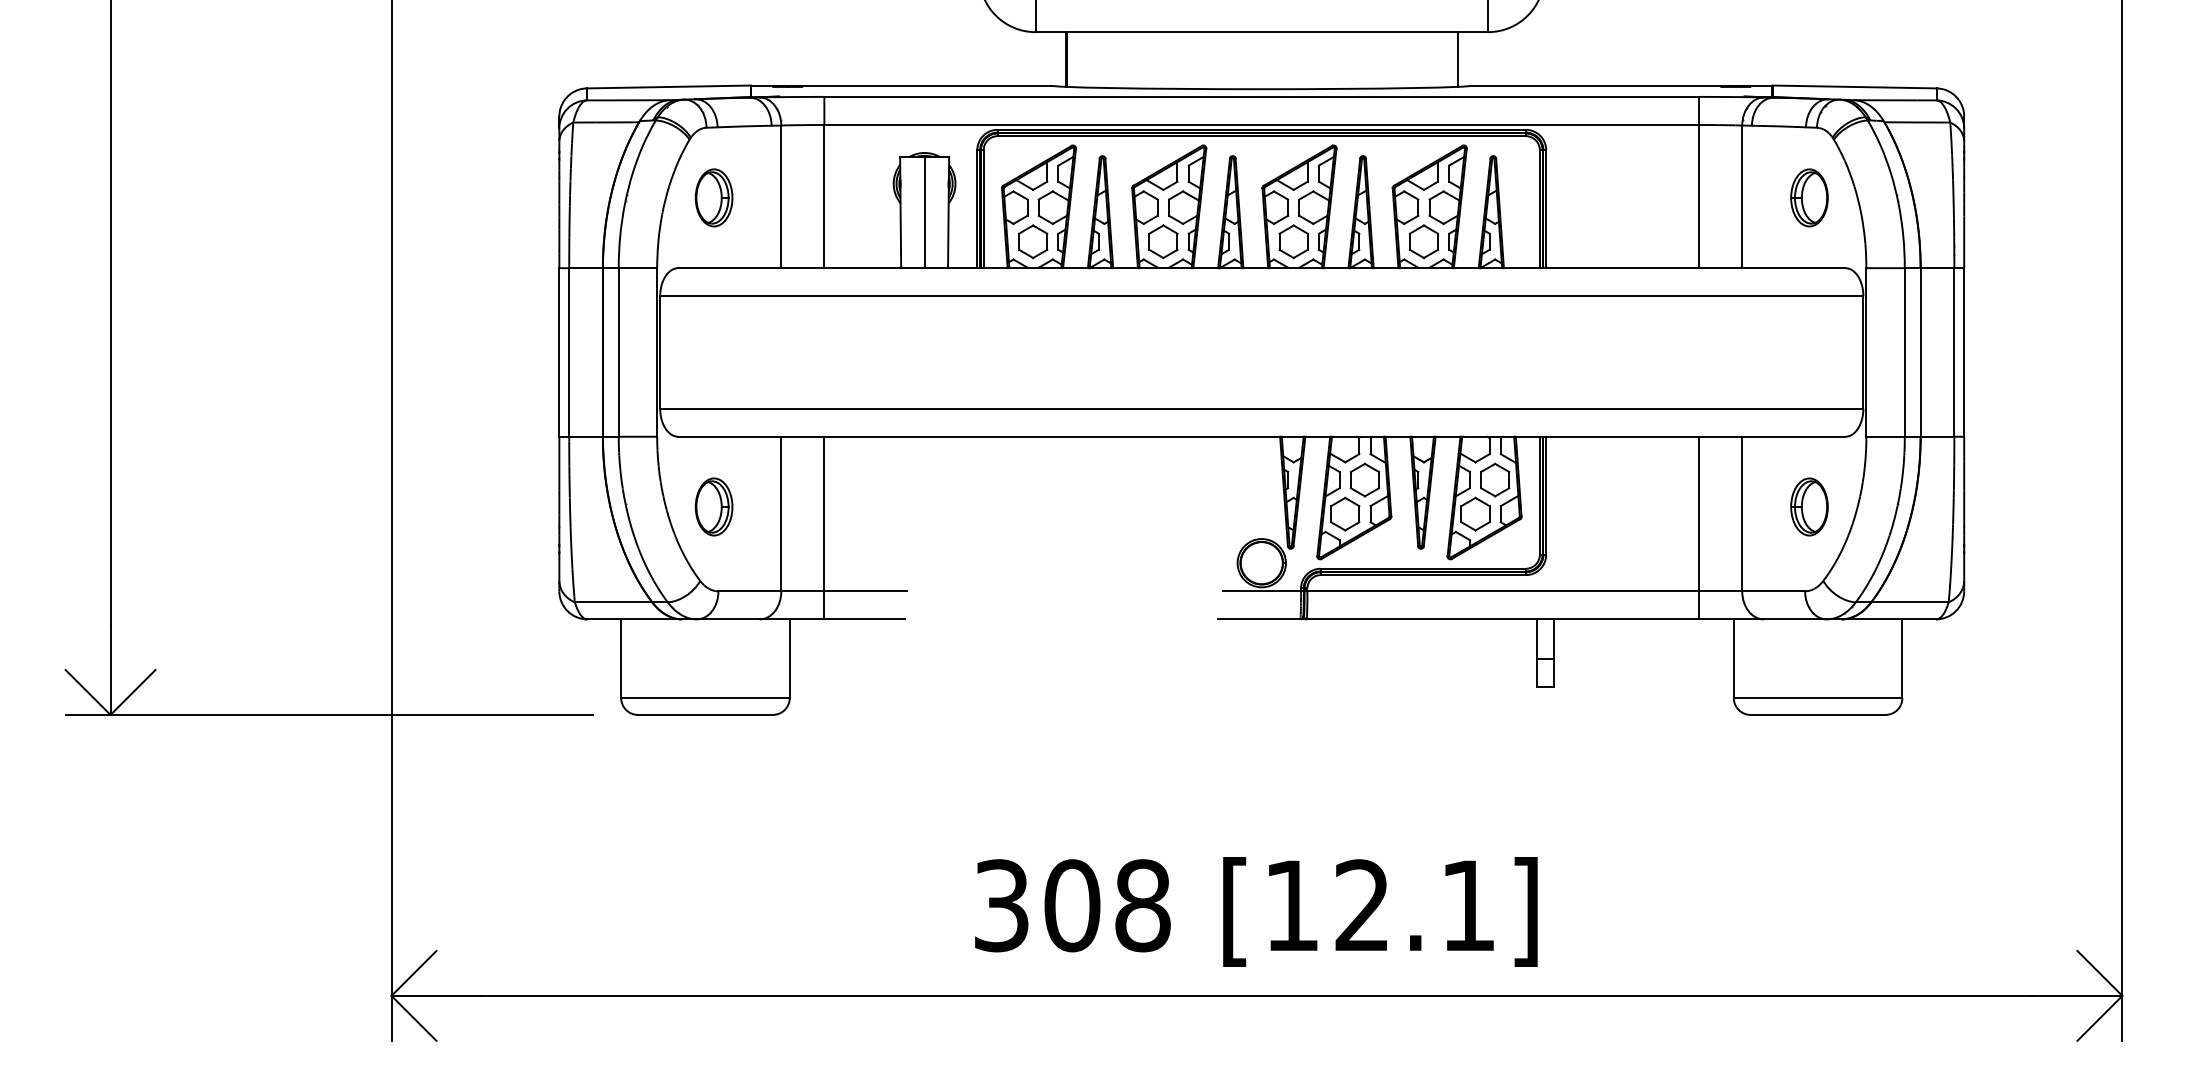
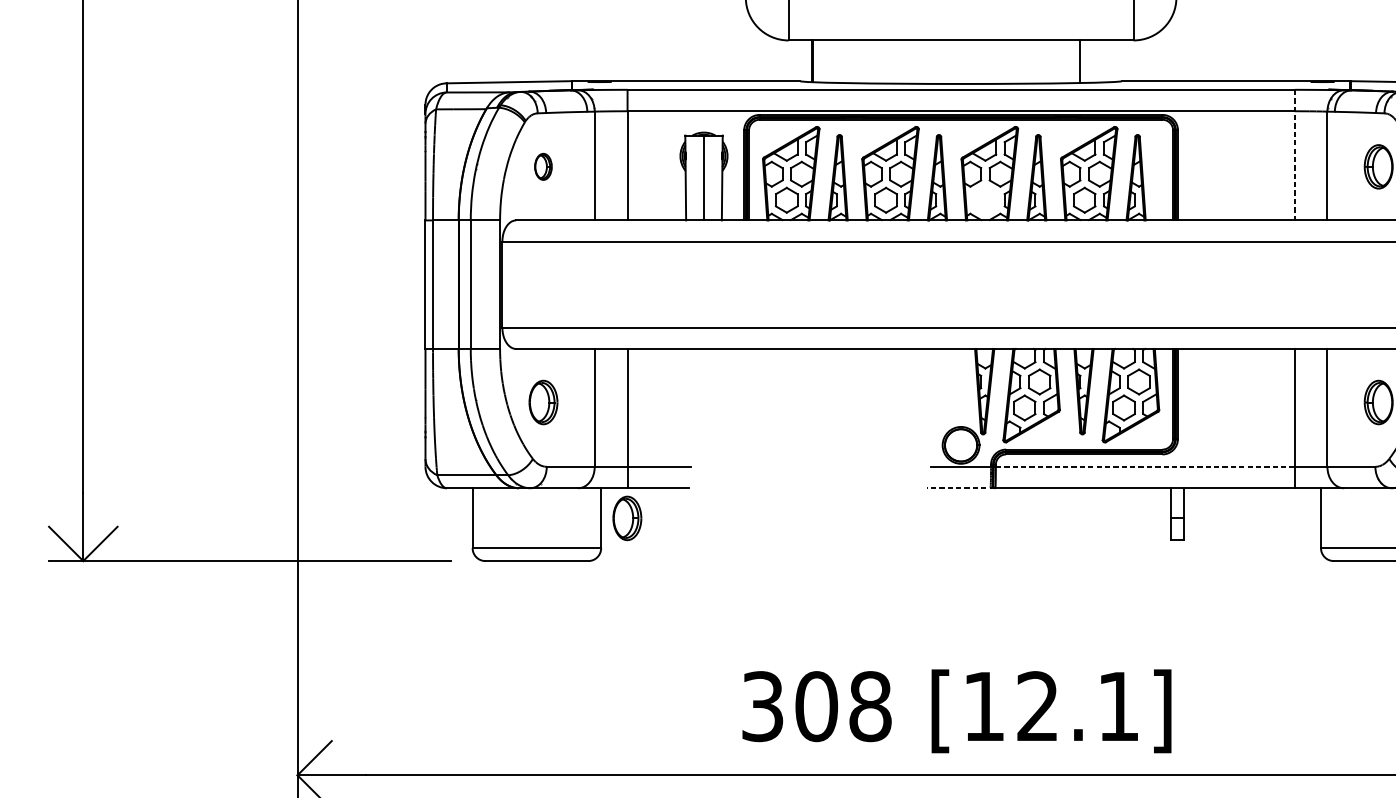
line: (1457, 59) -> (1079, 61), moved
line: (1699, 182) -> (1294, 155), solid -> dashed
part: (713, 197) -> (543, 166), size x0.6
part: (1293, 241) -> (985, 200), removed
line: (1503, 591) -> (1145, 466), solid -> dashed
line: (1261, 619) -> (960, 488), solid -> dashed
part: (823, 658) -> (626, 518), added

